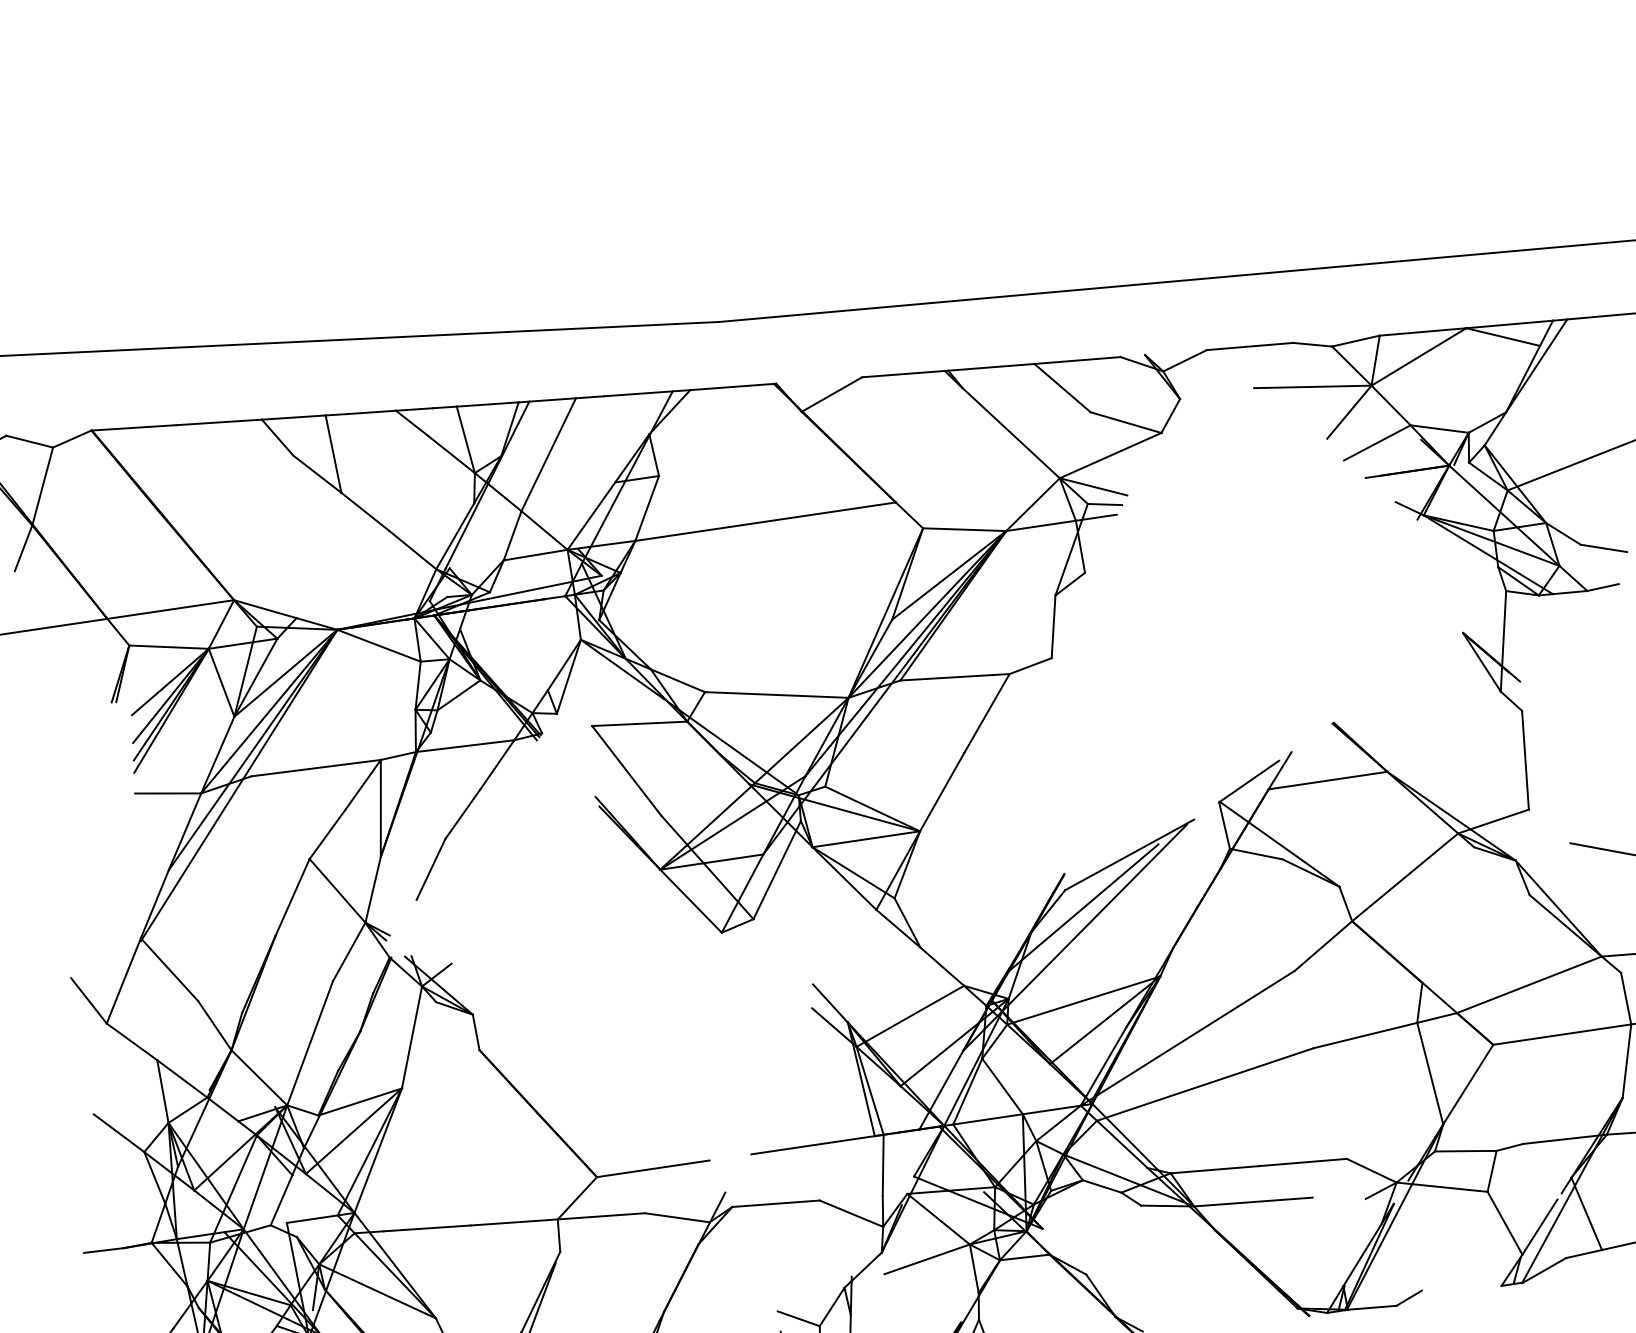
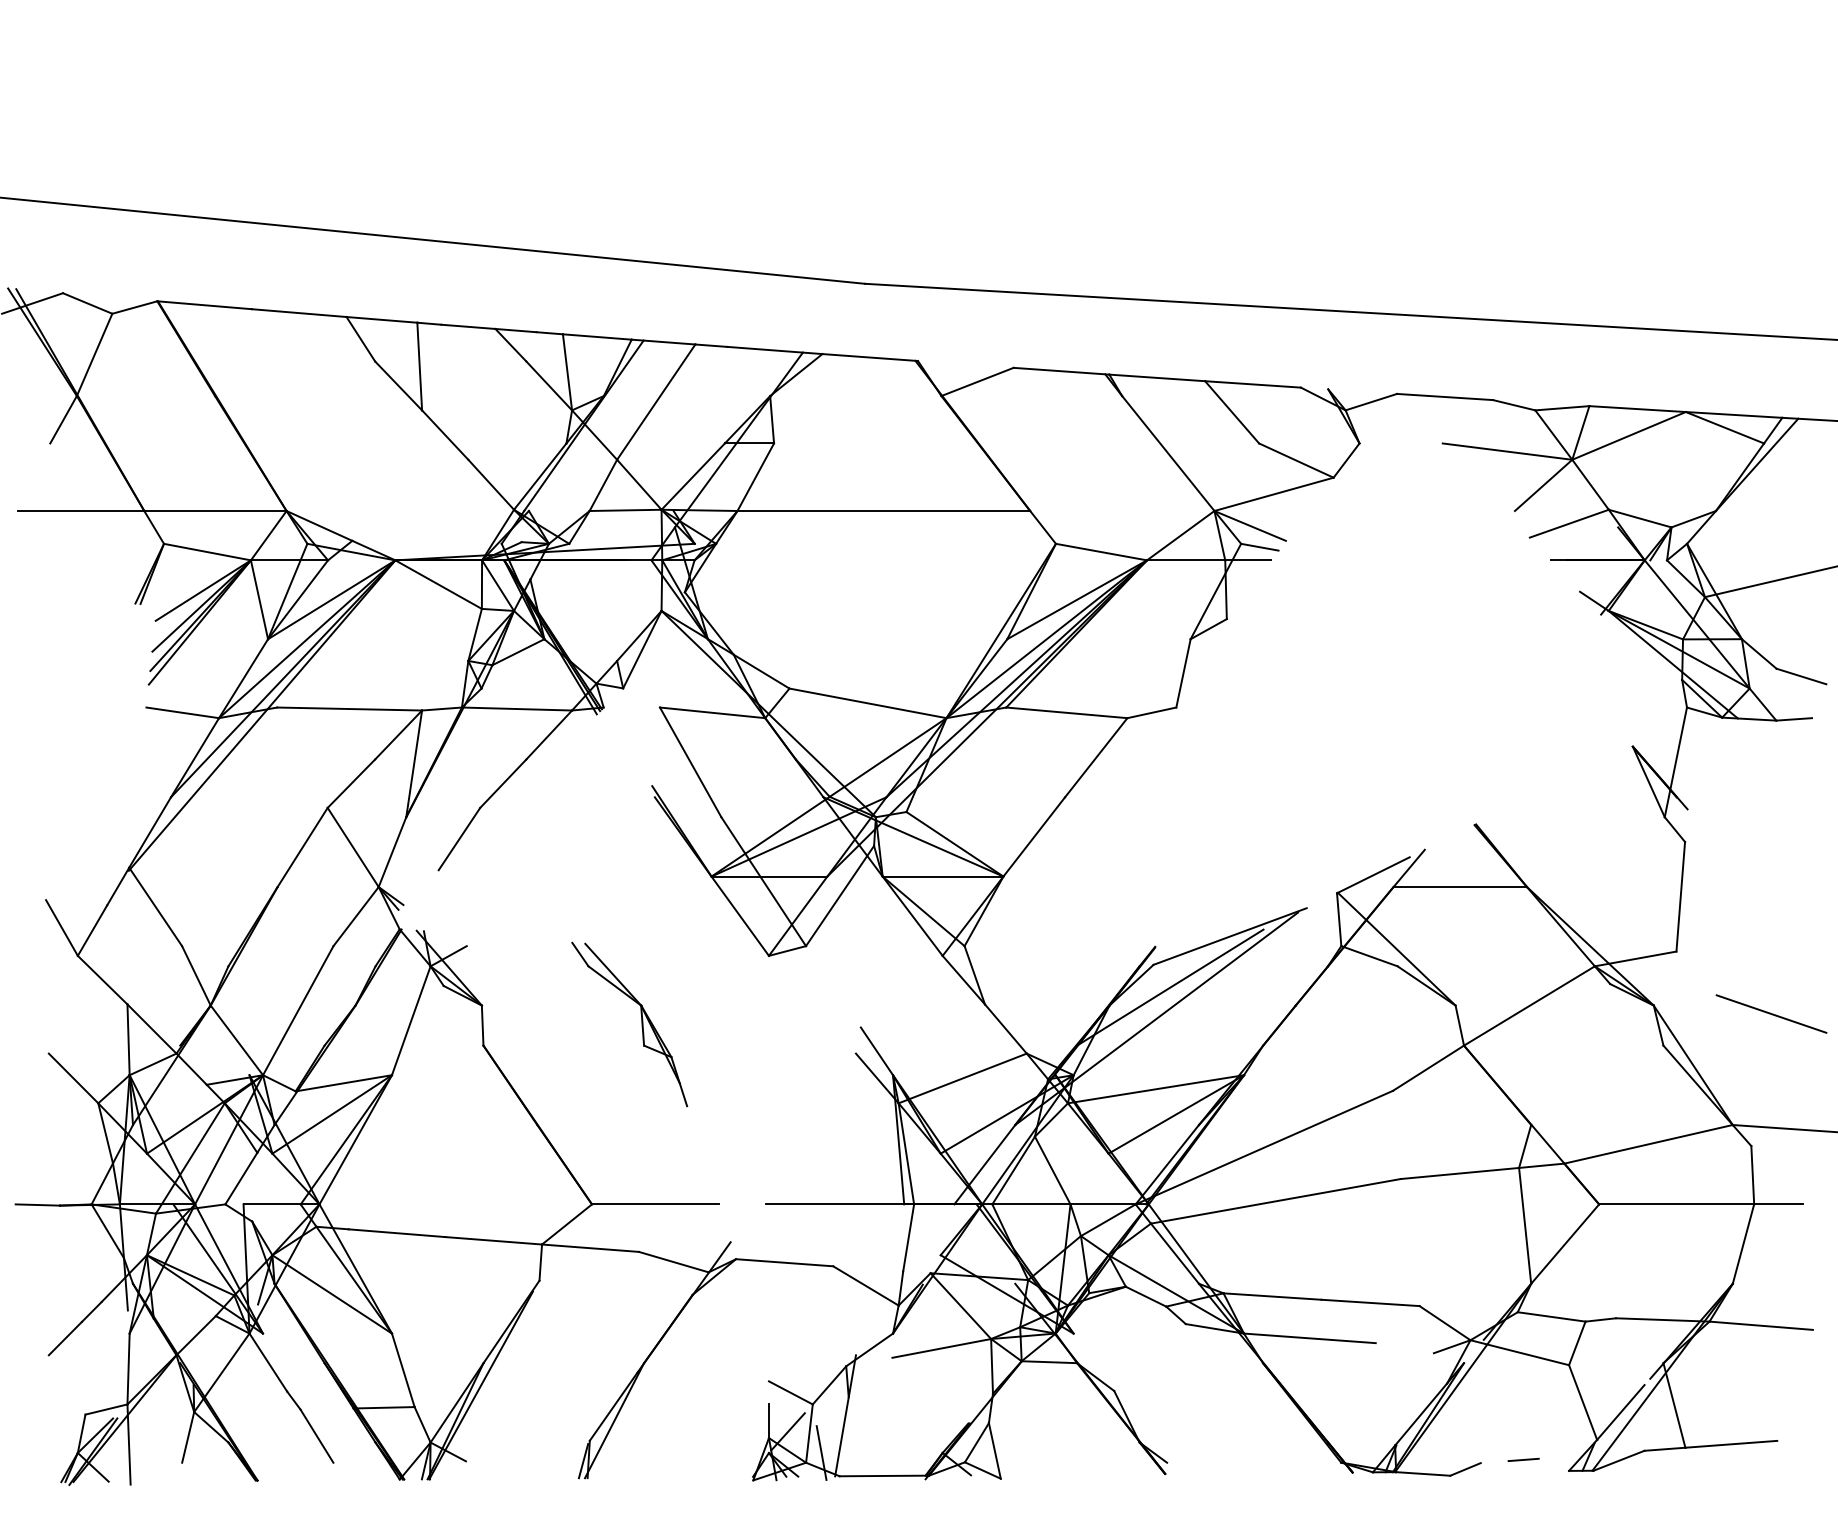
part: (617, 1010) -> (641, 1024), added
line: (1459, 1281) -> (1523, 1459), added

